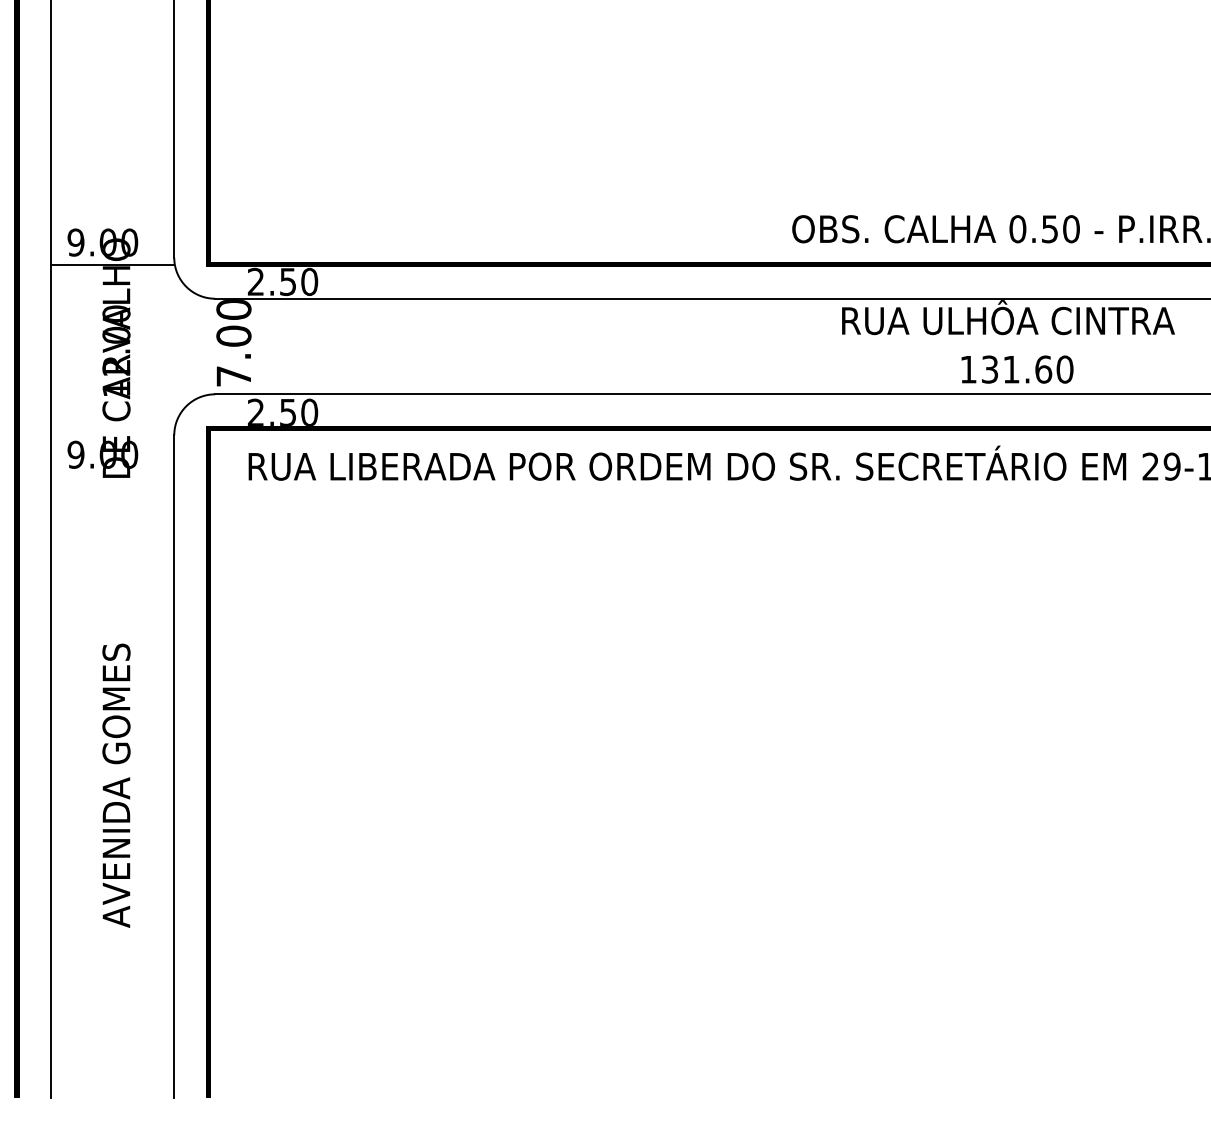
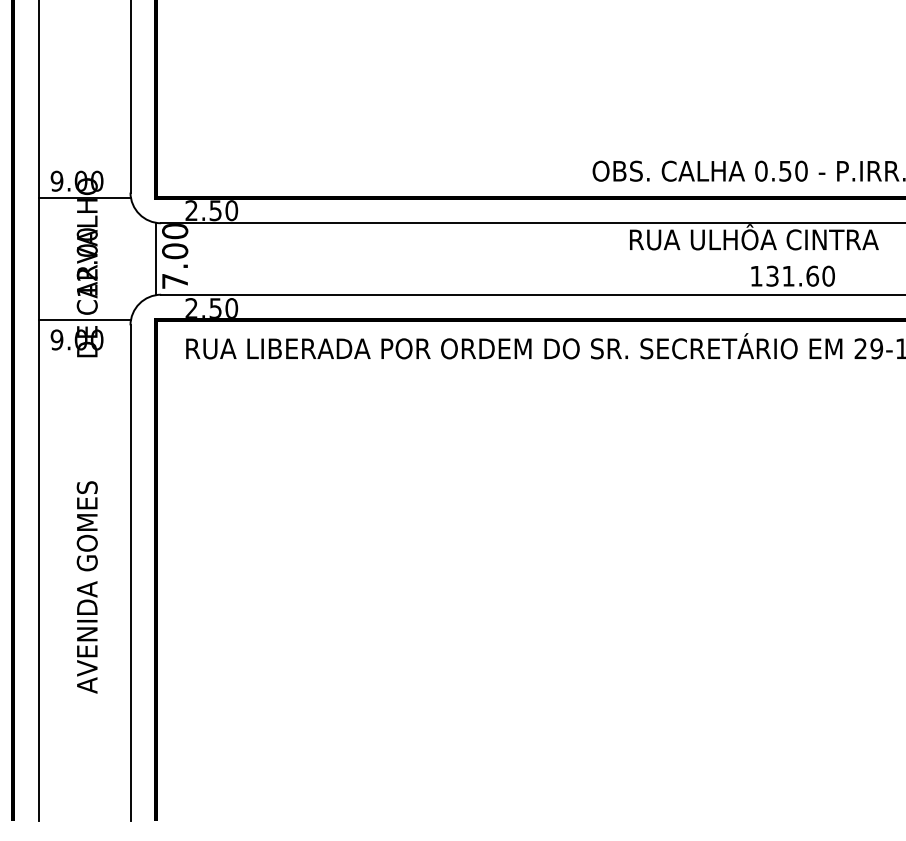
line: (209, 345) -> (156, 258), added
text: (1016, 368) -> (792, 275), moved
line: (112, 428) -> (84, 320), added

